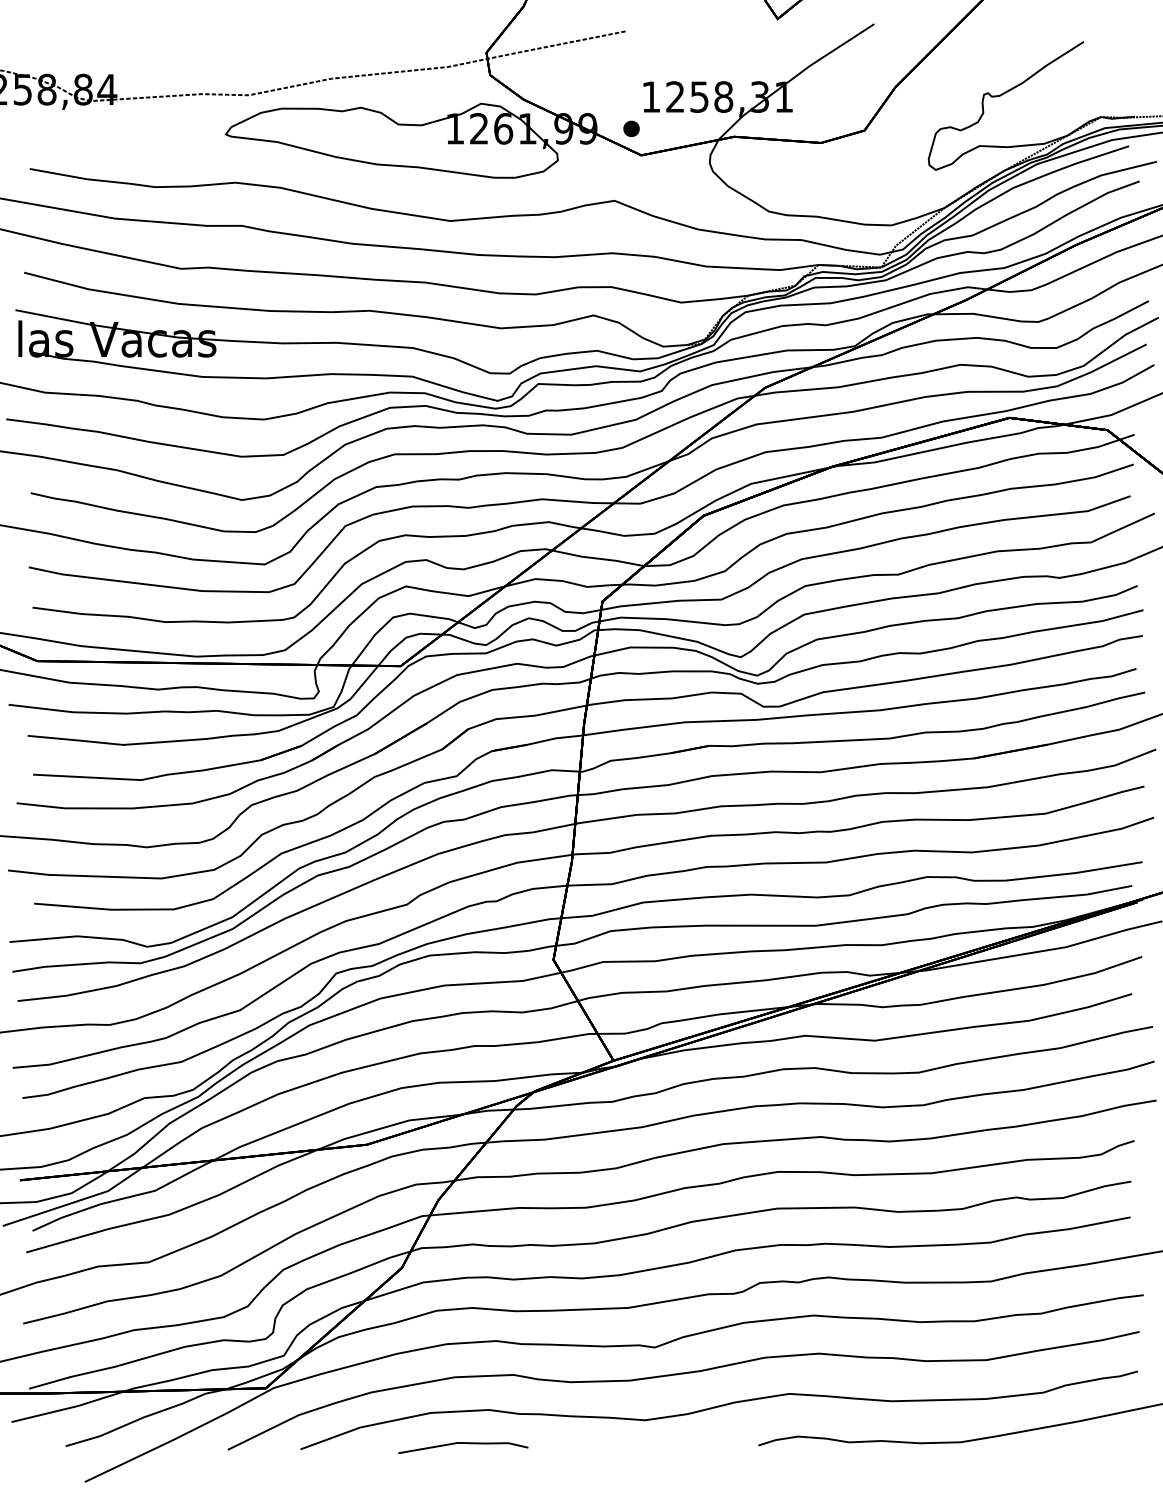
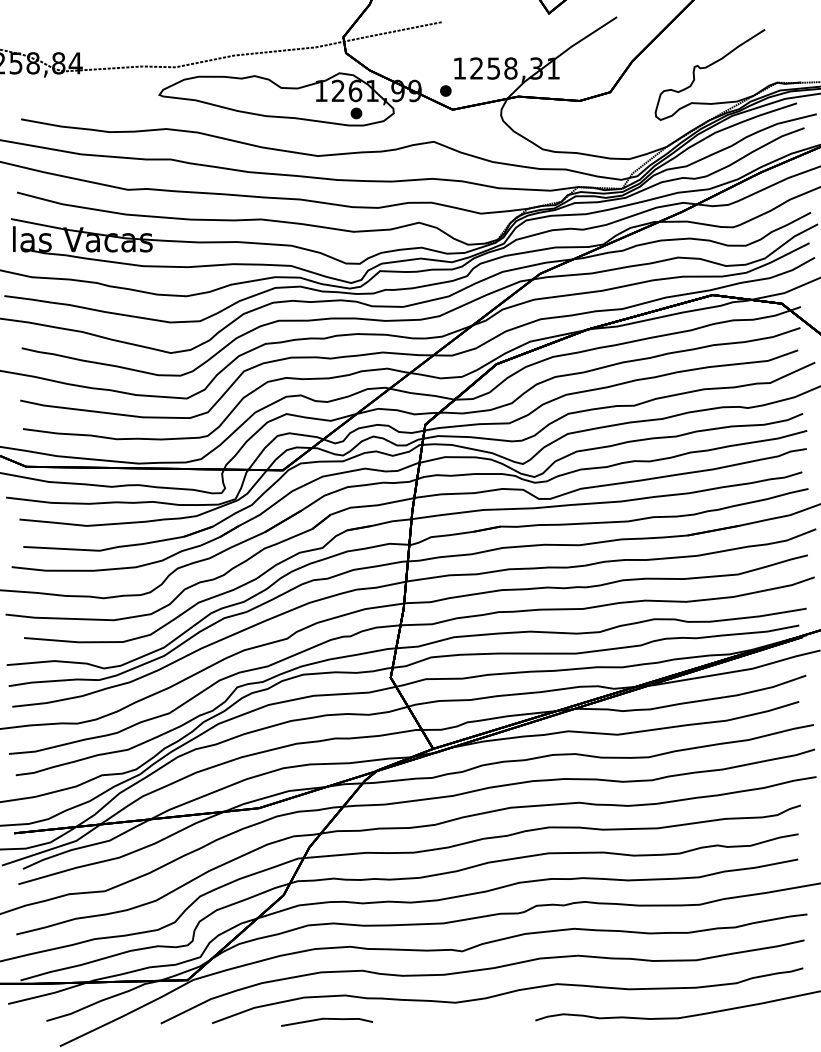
part: (504, 160) -> (356, 113), added

